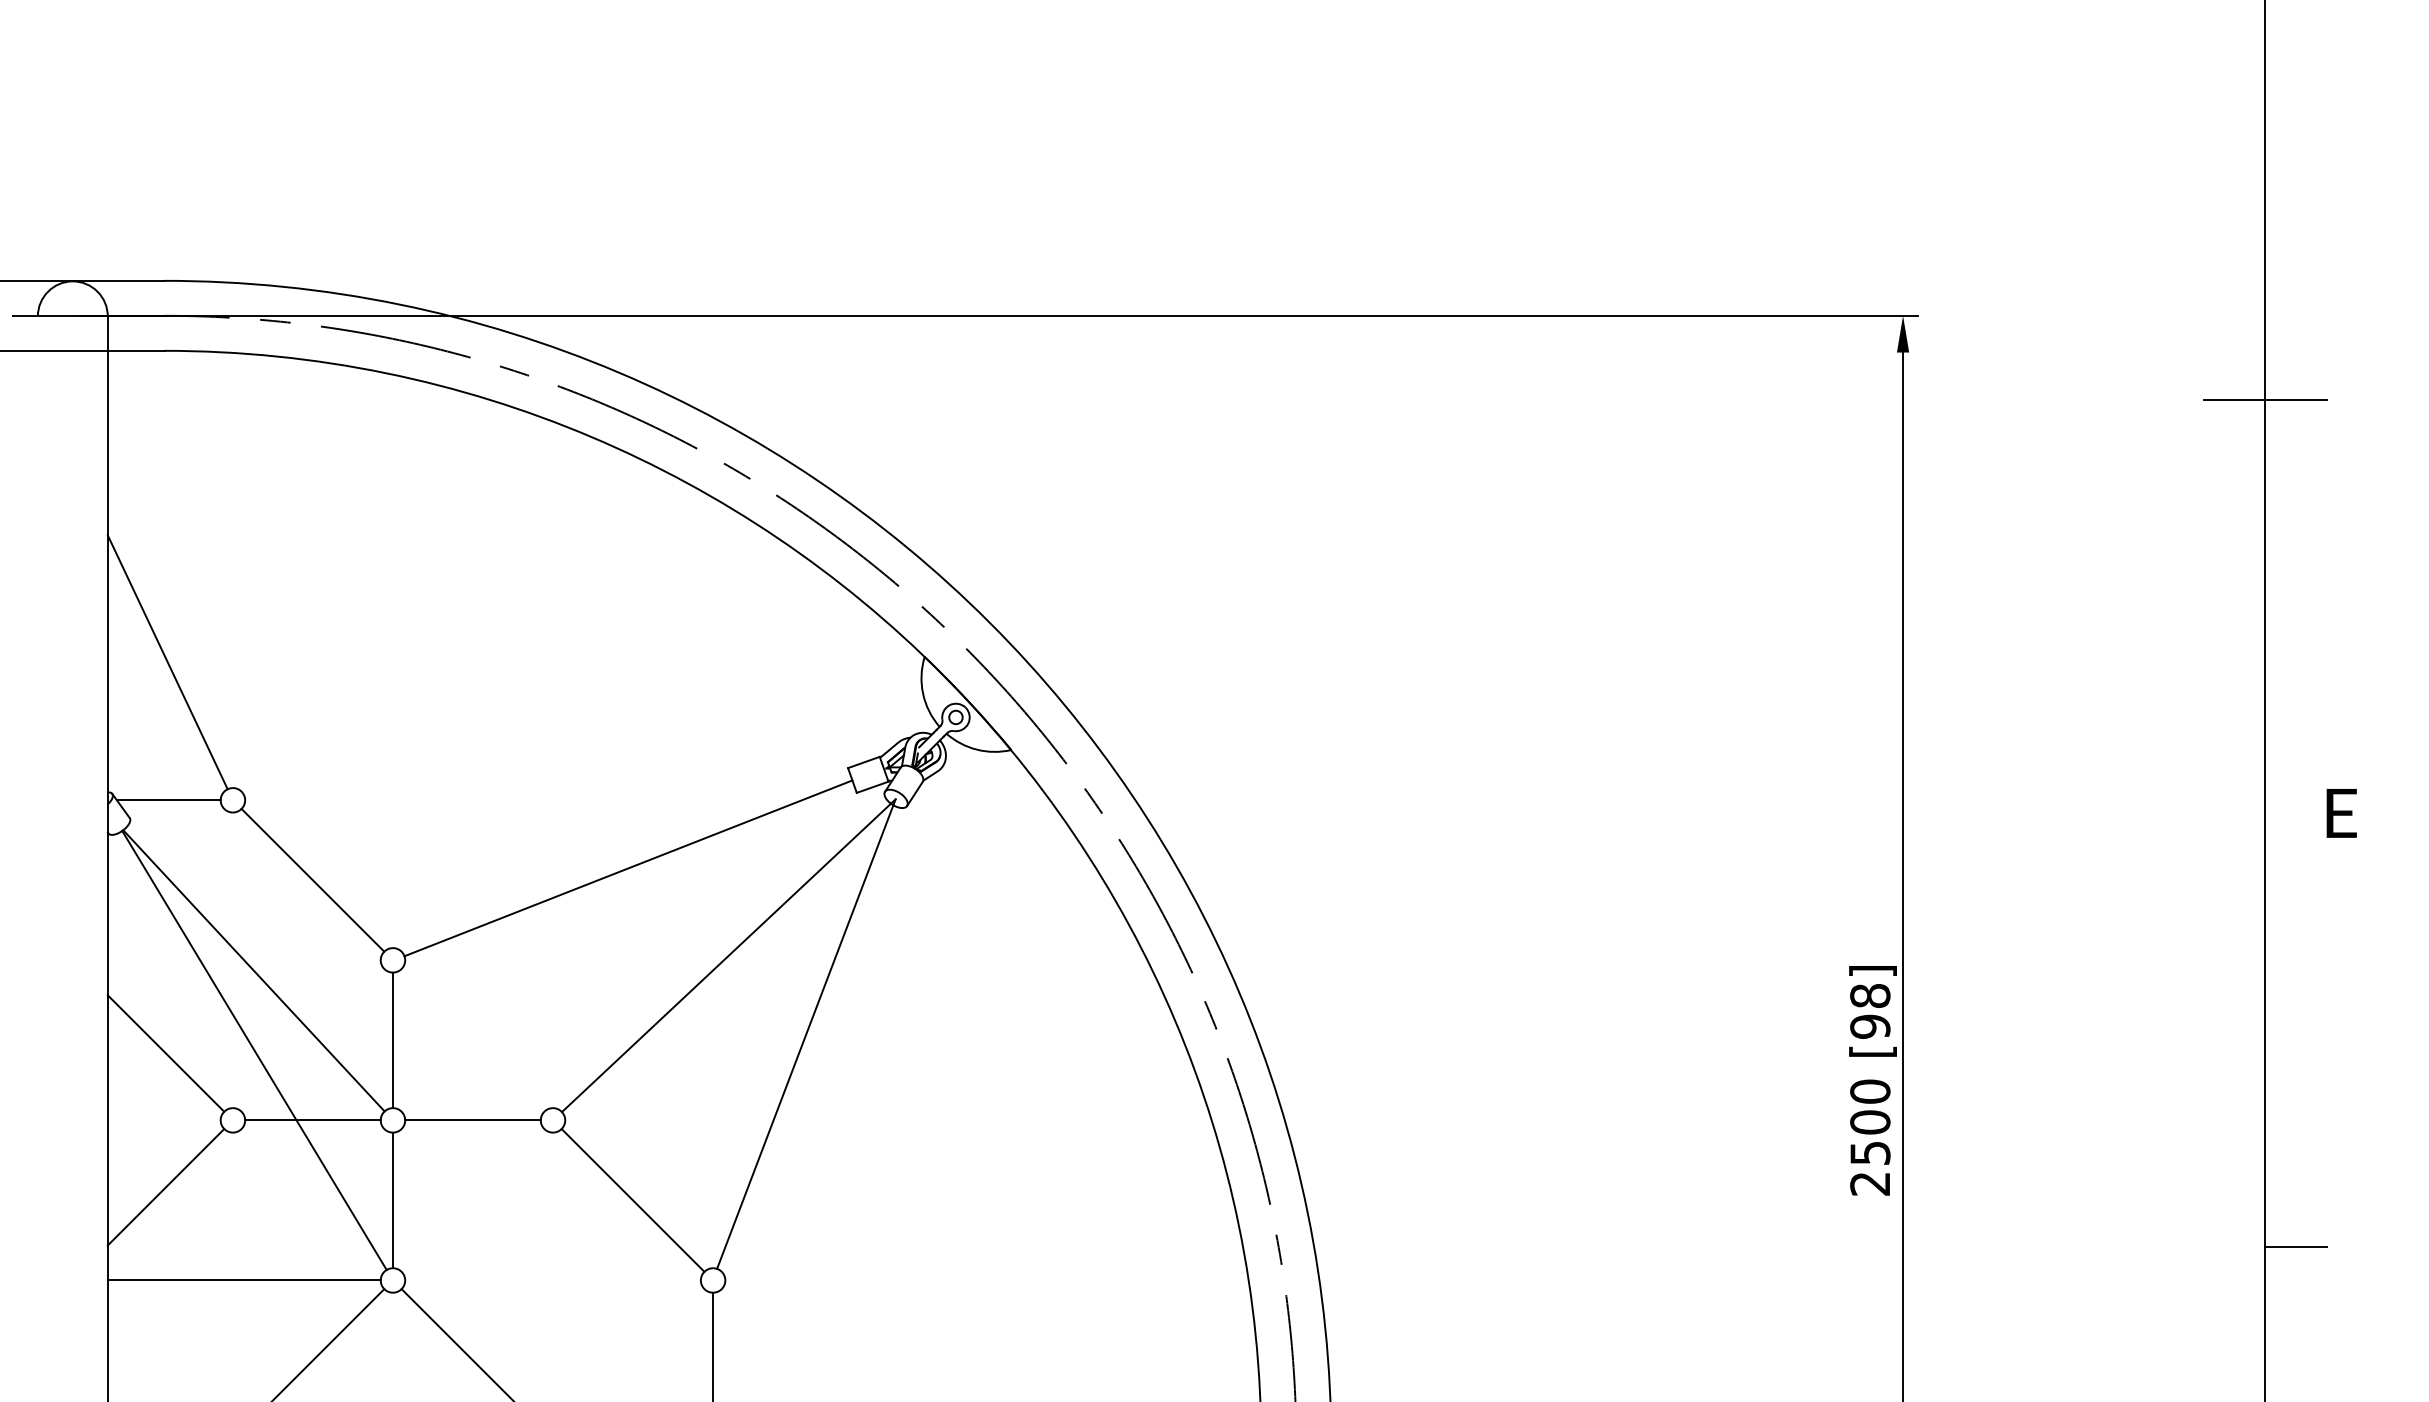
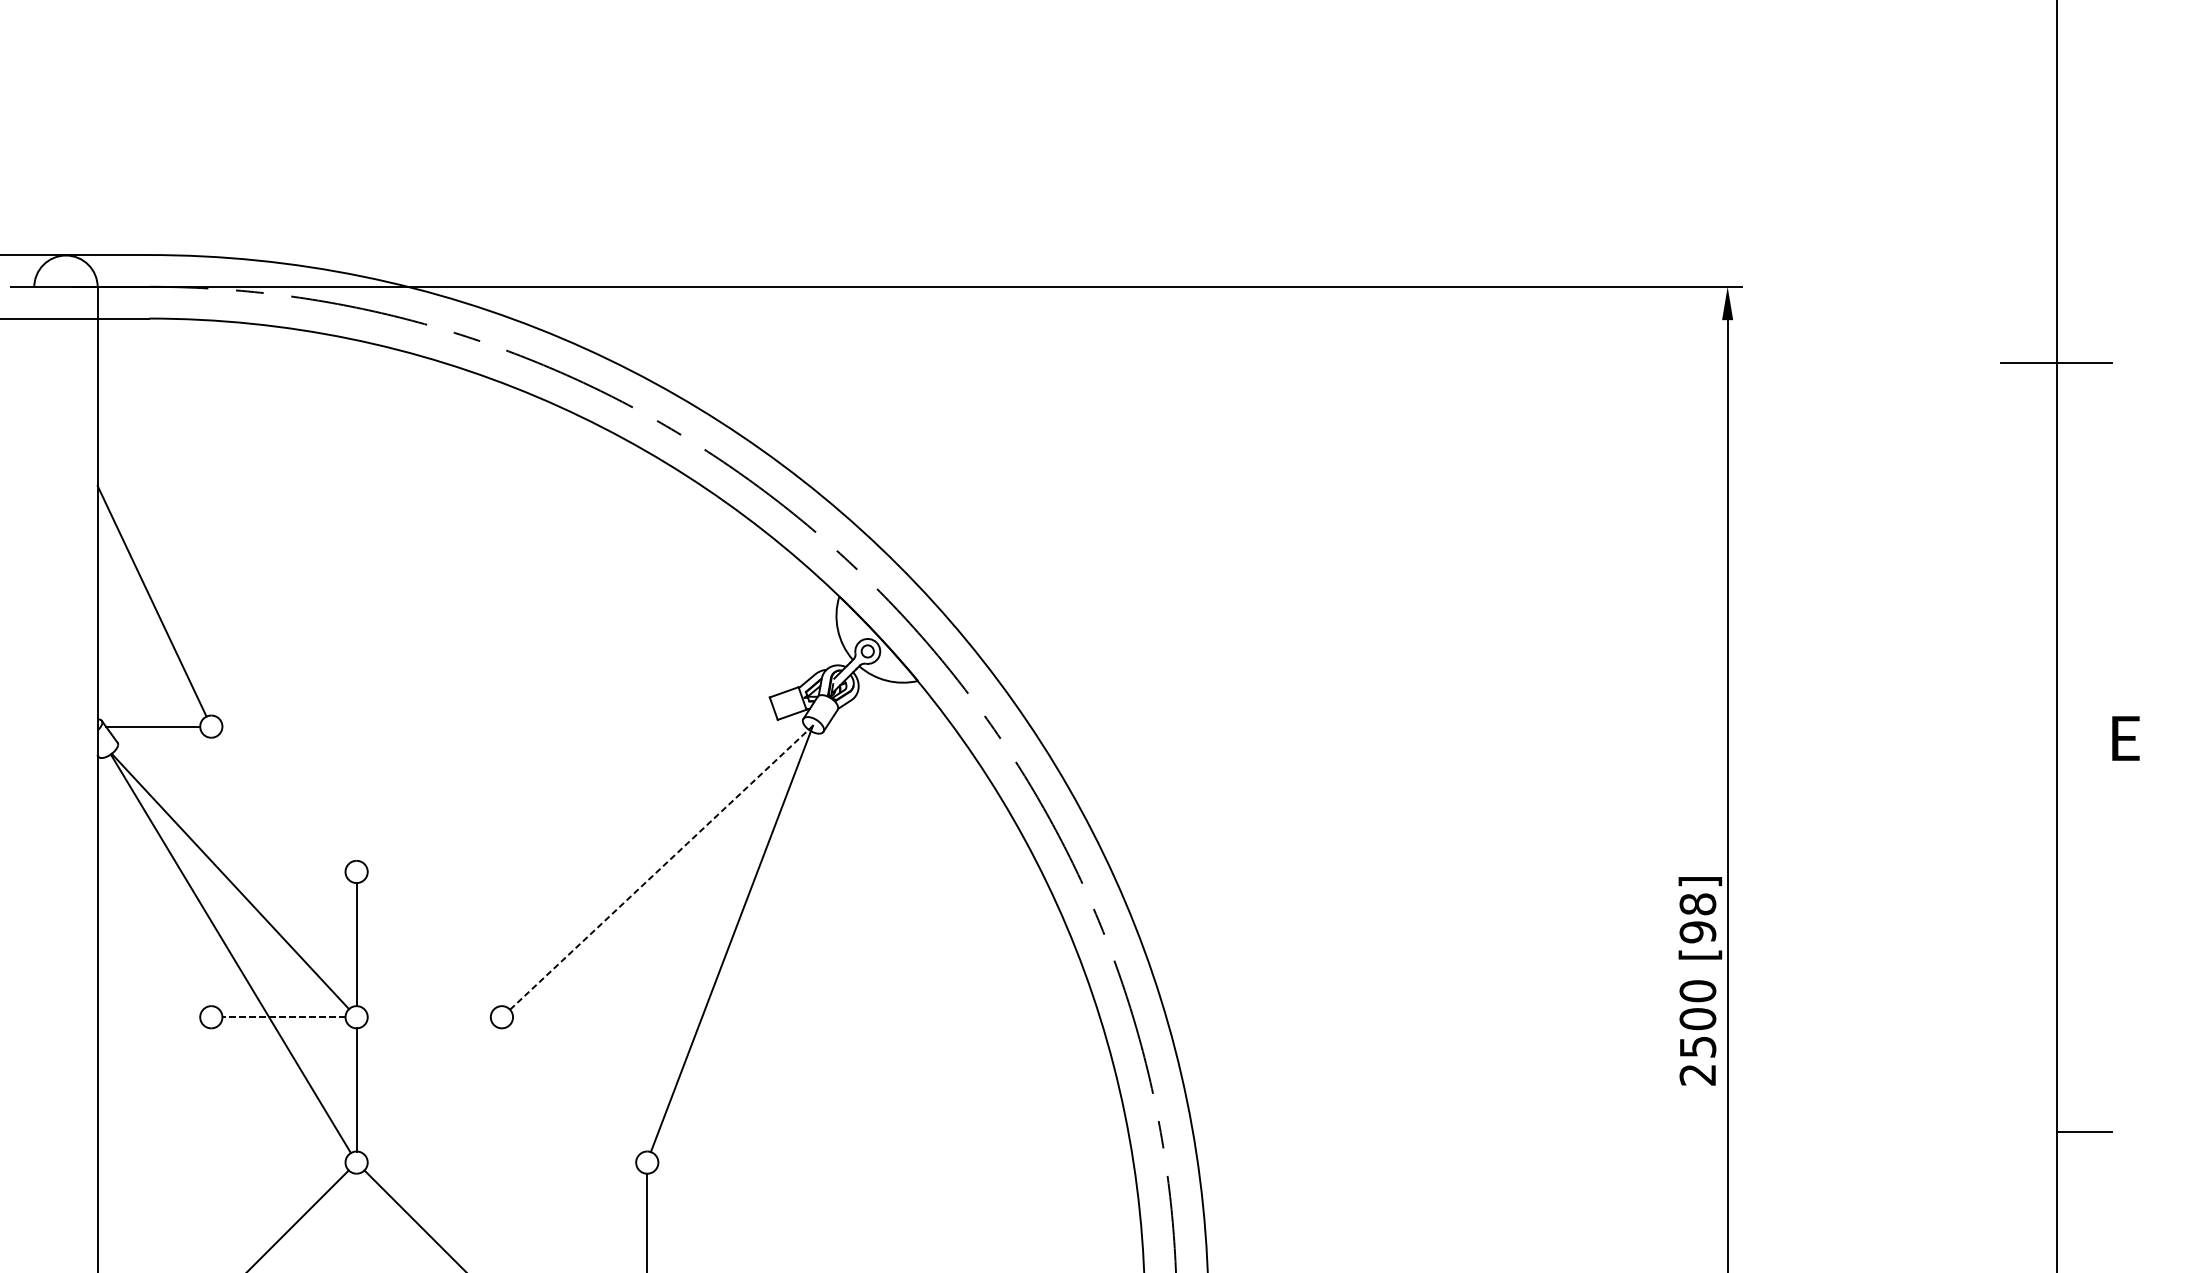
line: (628, 868) -> (570, 788), removed
line: (312, 879) -> (283, 798), removed
line: (728, 955) -> (661, 867), solid -> dashed
line: (165, 1053) -> (150, 956), removed
line: (312, 1120) -> (283, 1017), solid -> dashed
line: (472, 1120) -> (428, 1017), removed
line: (165, 1187) -> (150, 1078), removed
line: (632, 1200) -> (574, 1089), removed
line: (243, 1280) -> (220, 1162), removed

